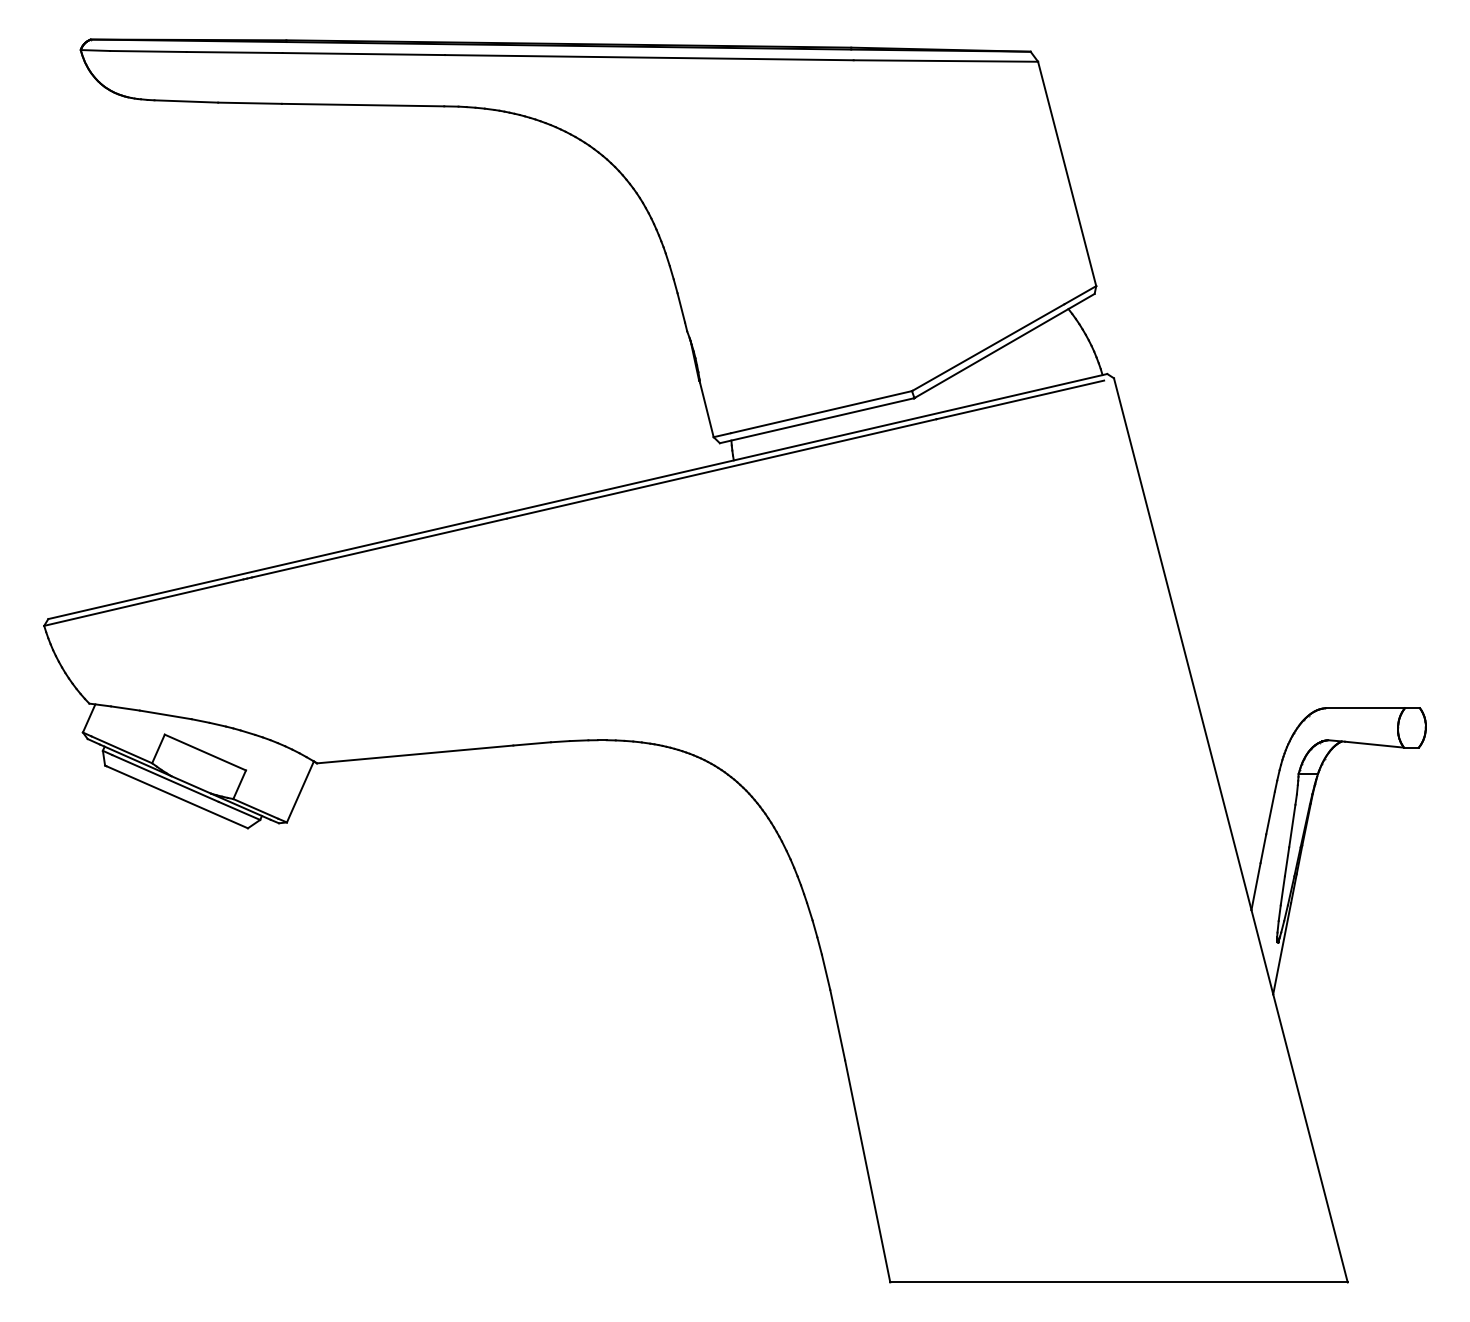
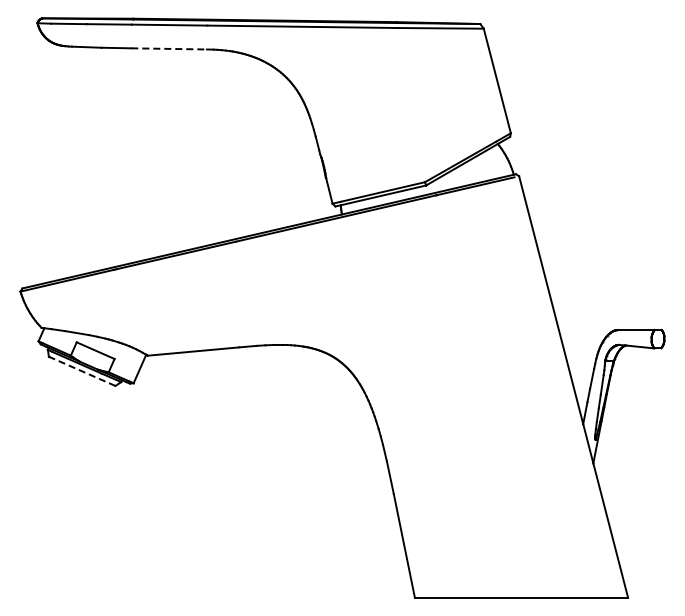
line: (363, 104) -> (169, 48), solid -> dashed
line: (177, 797) -> (82, 371), solid -> dashed

